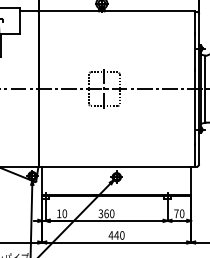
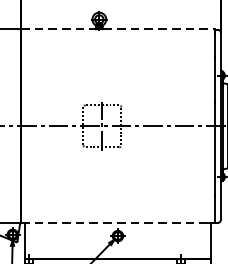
line: (116, 11) -> (117, 29), solid -> dashed
line: (116, 167) -> (117, 223), solid -> dashed

